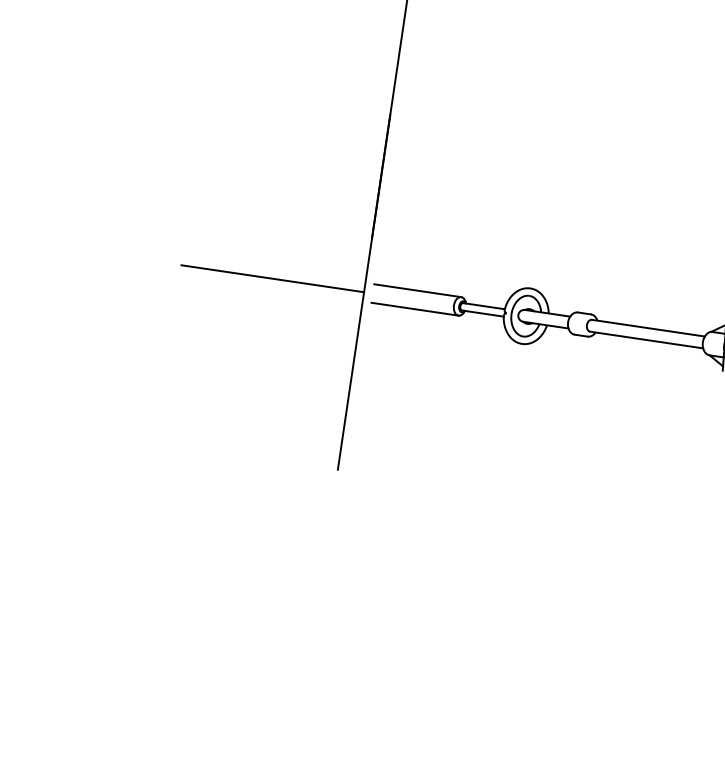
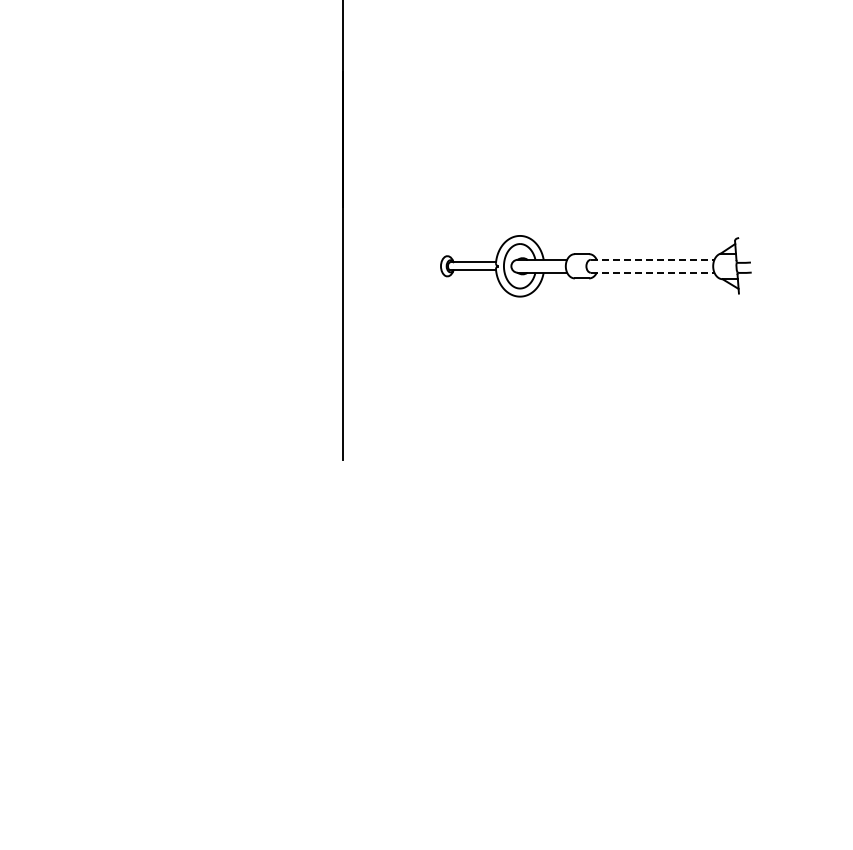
line: (272, 278) -> (242, 266), removed
line: (417, 290) -> (399, 256), removed
line: (414, 309) -> (399, 276), removed
line: (648, 327) -> (652, 259), solid -> dashed
line: (646, 339) -> (652, 272), solid -> dashed

